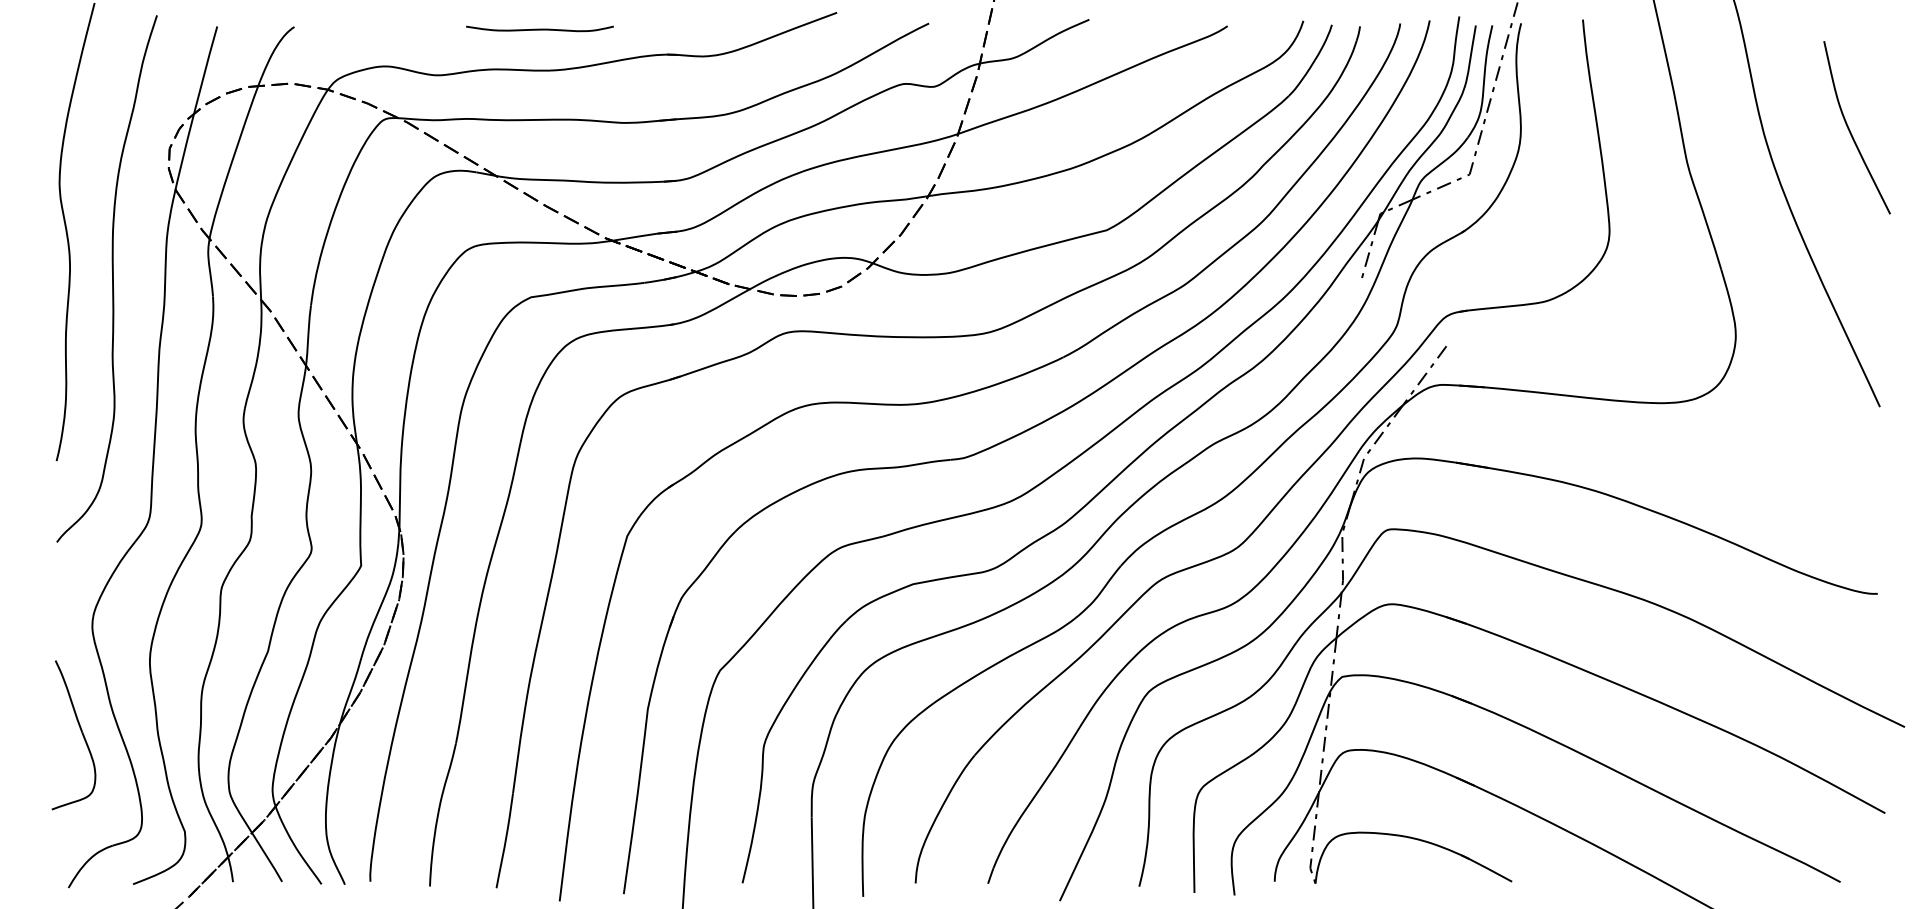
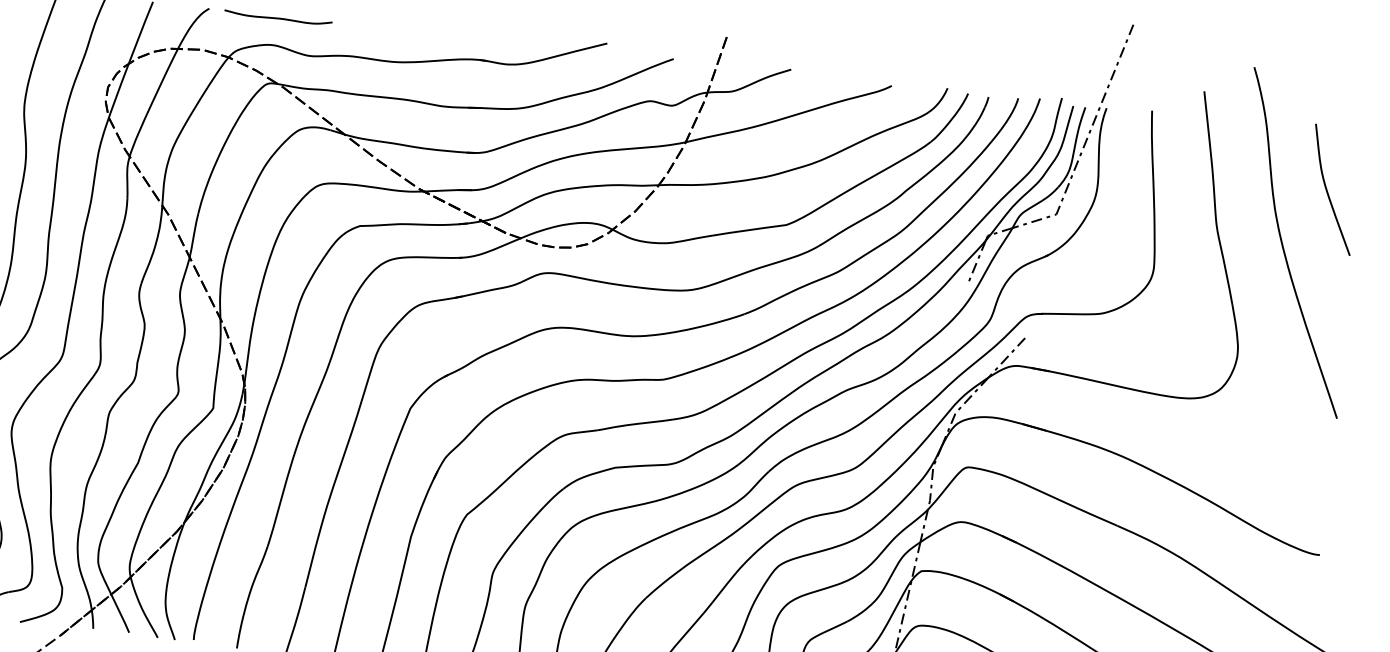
curve: (539, 28) -> (278, 17), moved
curve: (1850, 130) -> (1327, 191), moved

